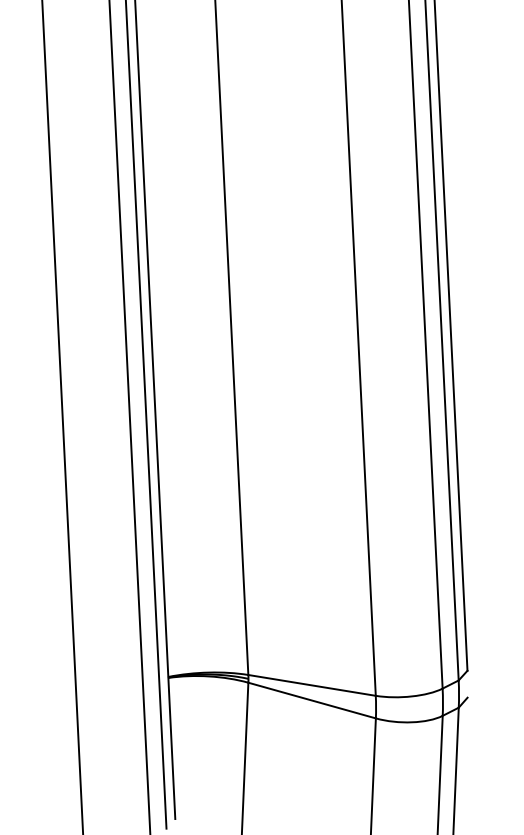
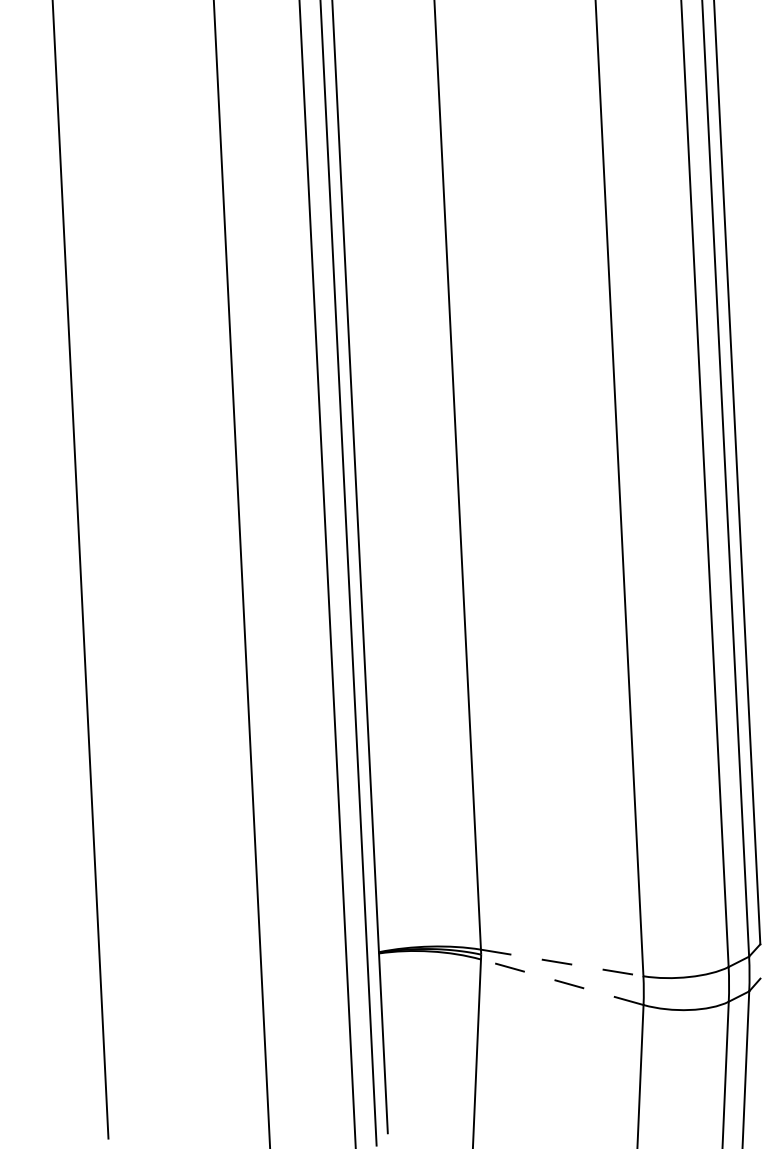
line: (312, 685) -> (562, 963), solid -> dashed
line: (311, 700) -> (561, 982), solid -> dashed

